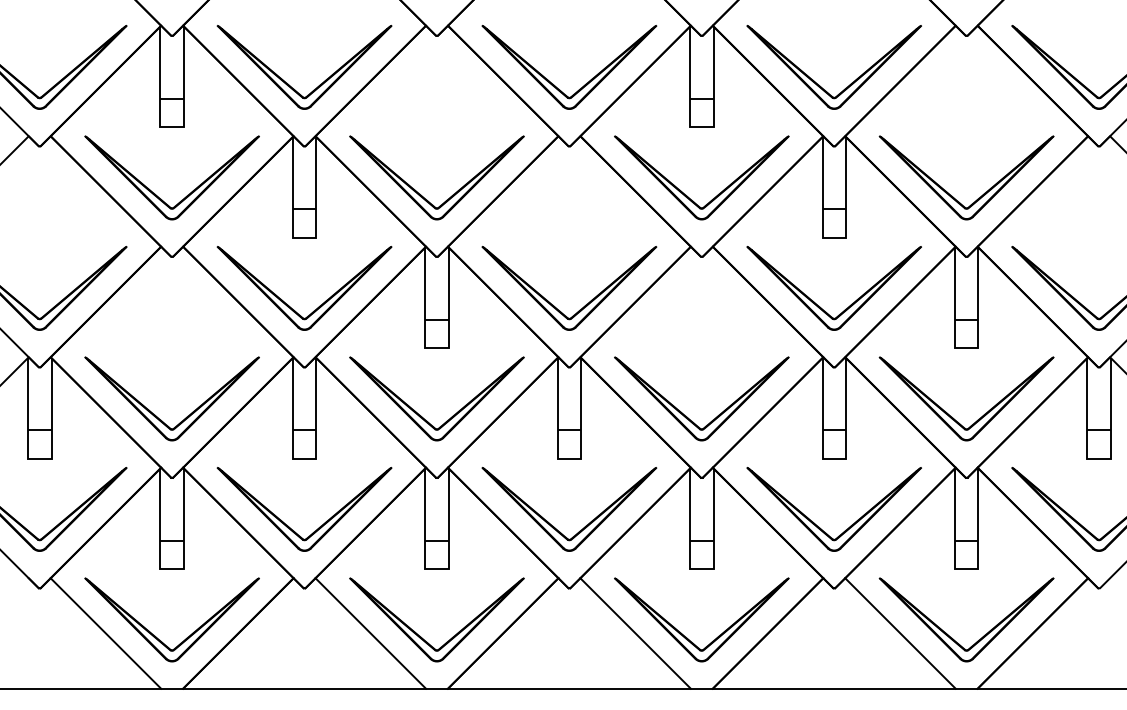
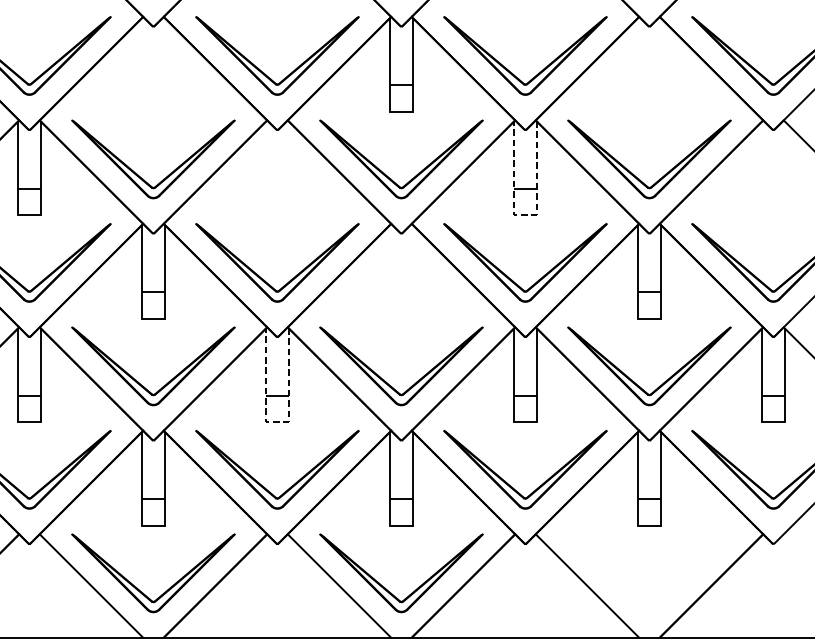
line: (834, 237) -> (525, 215), solid -> dashed
line: (569, 458) -> (277, 422), solid -> dashed
part: (952, 637) -> (636, 589), removed

